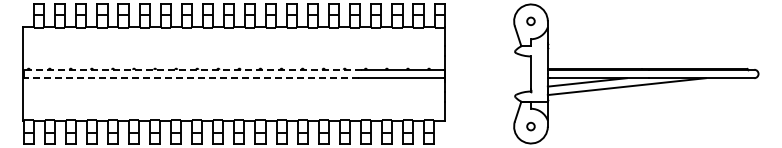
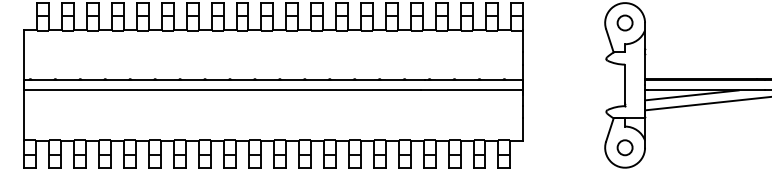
circle: (530, 21) -> (624, 23), size x1.67
line: (192, 69) -> (224, 80), dashed -> solid
line: (190, 78) -> (221, 90), dashed -> solid
circle: (530, 126) -> (624, 147), size x1.67

